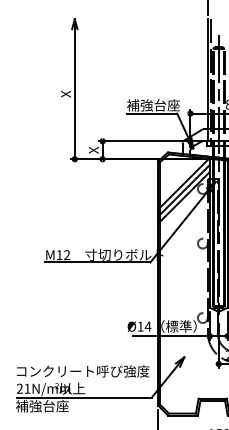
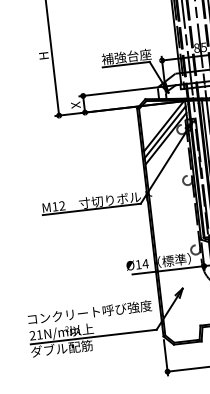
text: (65, 93) -> (43, 55), X -> H
text: (48, 405) -> (61, 348), 補強台座 -> ダブル配筋

